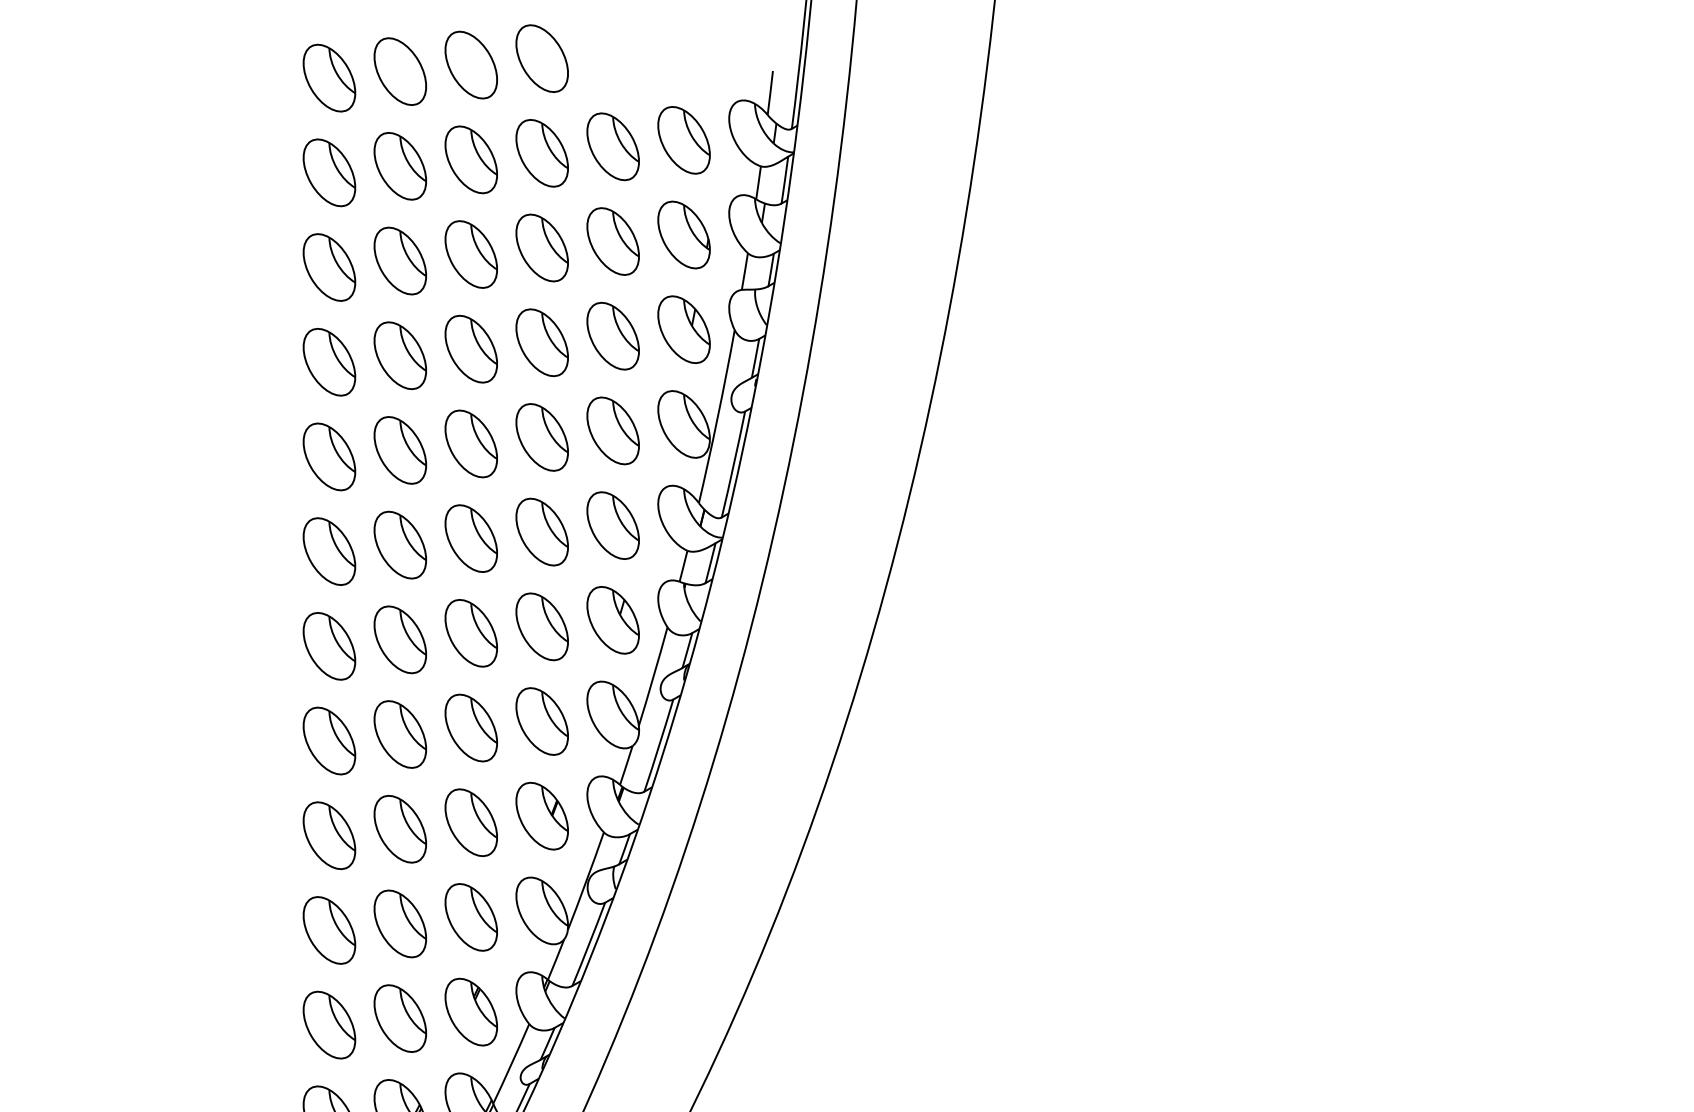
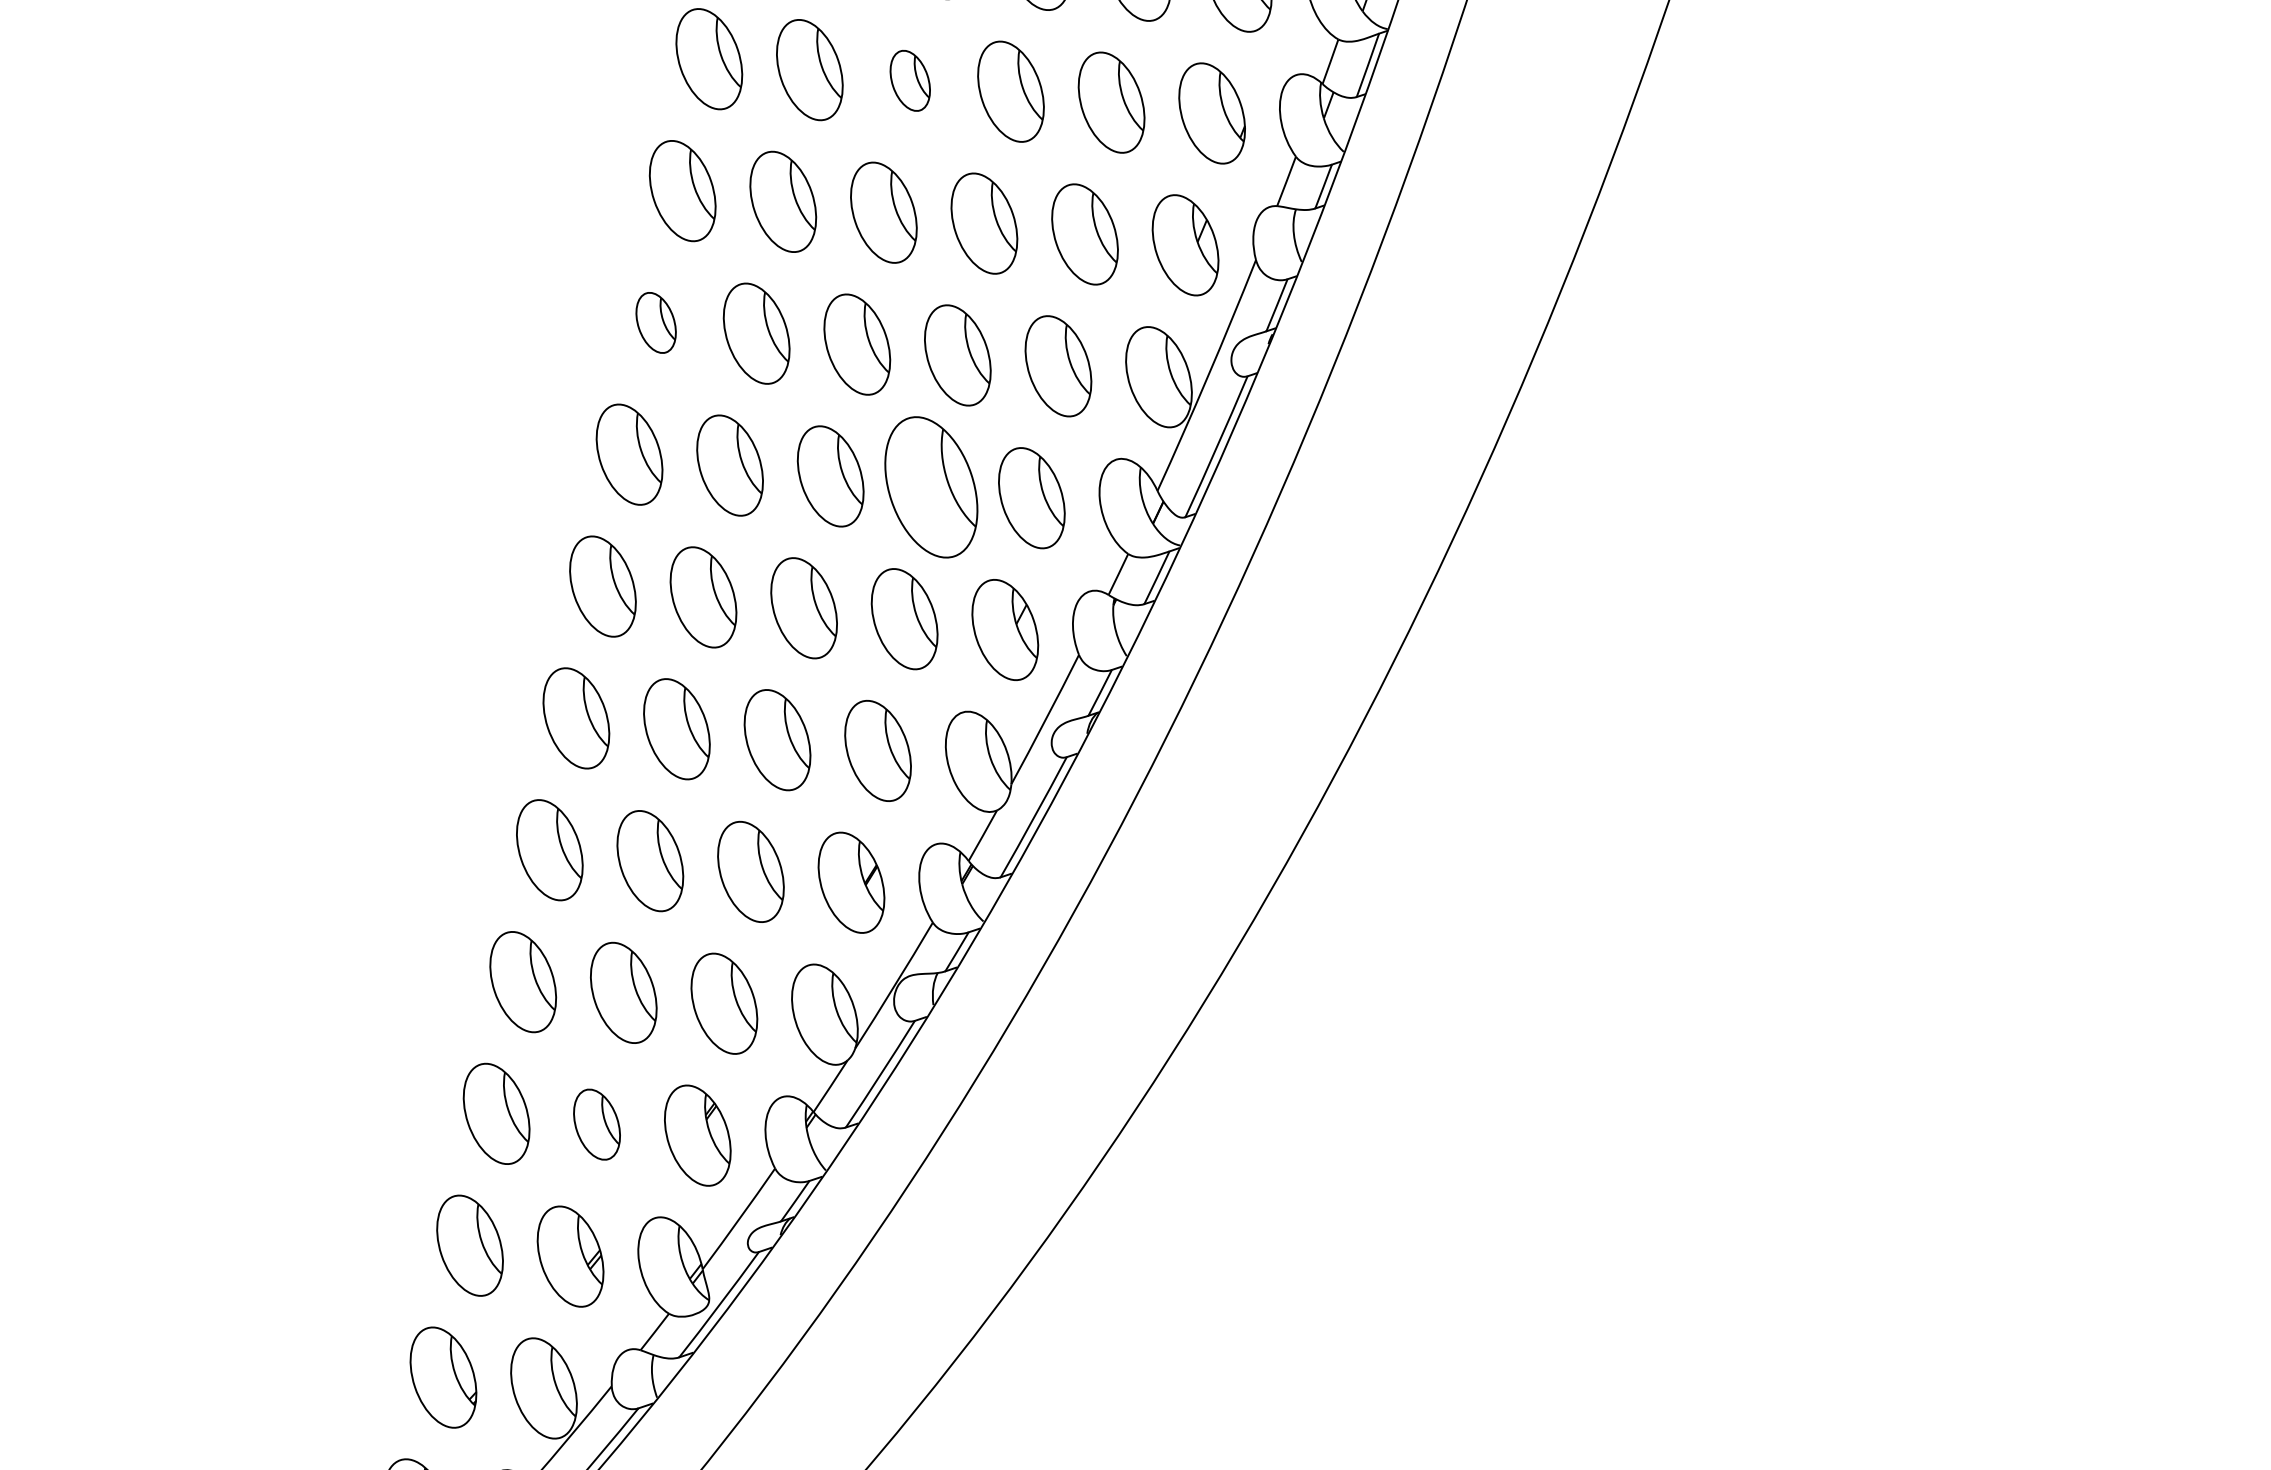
part: (470, 254) -> (909, 80), size x0.6
part: (329, 456) -> (656, 322), size x0.6
part: (541, 531) -> (930, 486), size x1.4
part: (399, 1018) -> (596, 1124), size x0.7

